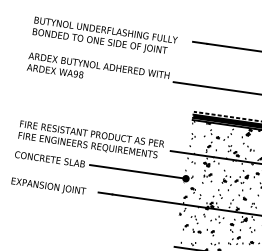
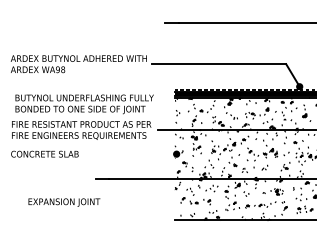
text: (104, 36) -> (84, 104), moved
line: (137, 172) -> (129, 154), removed
text: (48, 186) -> (64, 202), moved

